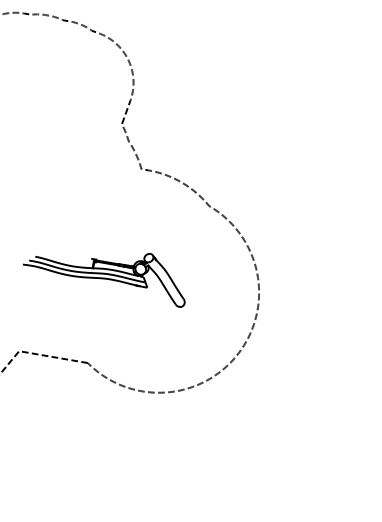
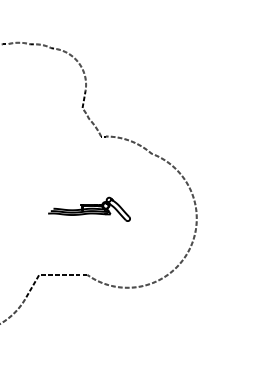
part: (107, 268) -> (89, 208), size x0.71

